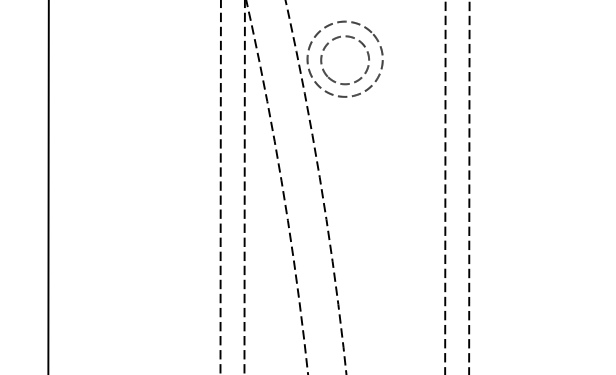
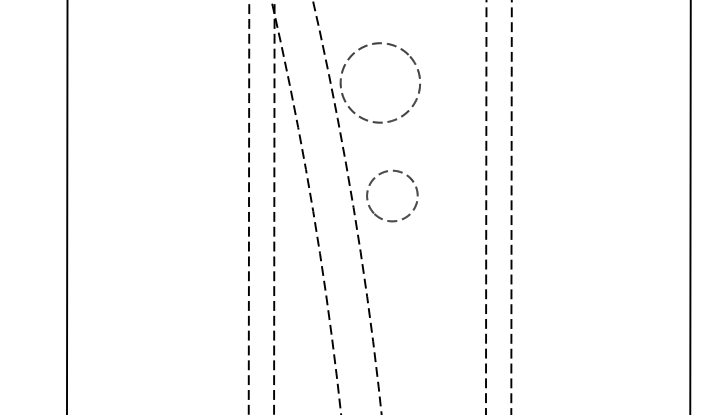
part: (340, 38) -> (387, 172), moved

